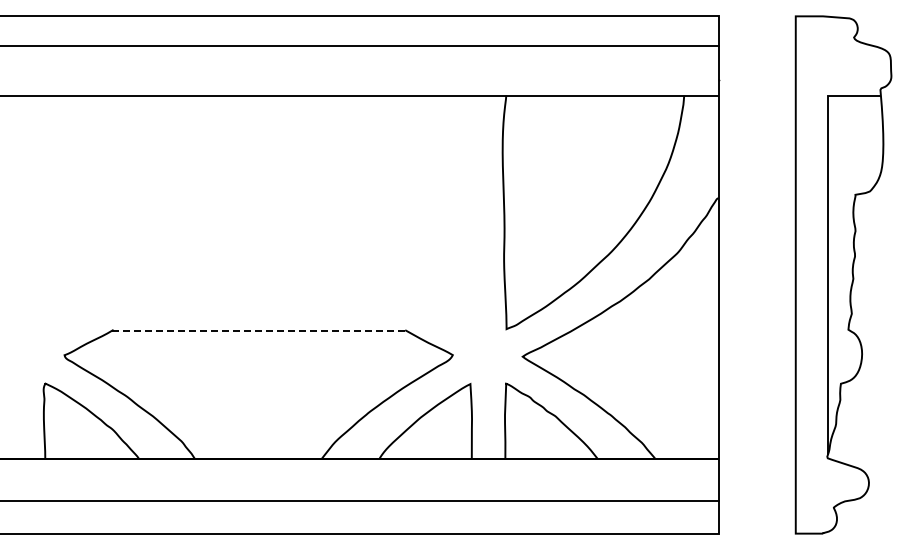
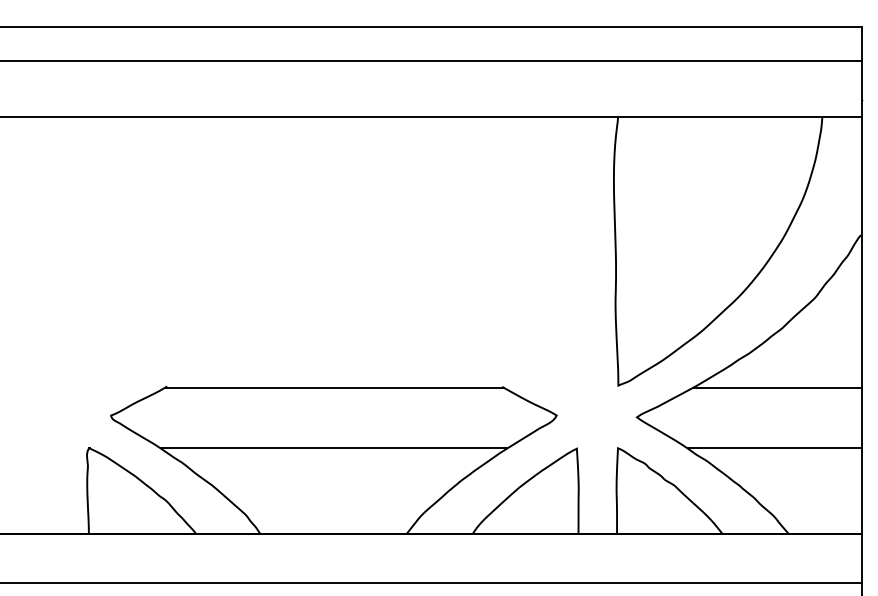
line: (259, 330) -> (334, 387), dashed -> solid
line: (644, 330) -> (776, 387), added
line: (258, 383) -> (333, 448), added
line: (642, 383) -> (774, 448), added

